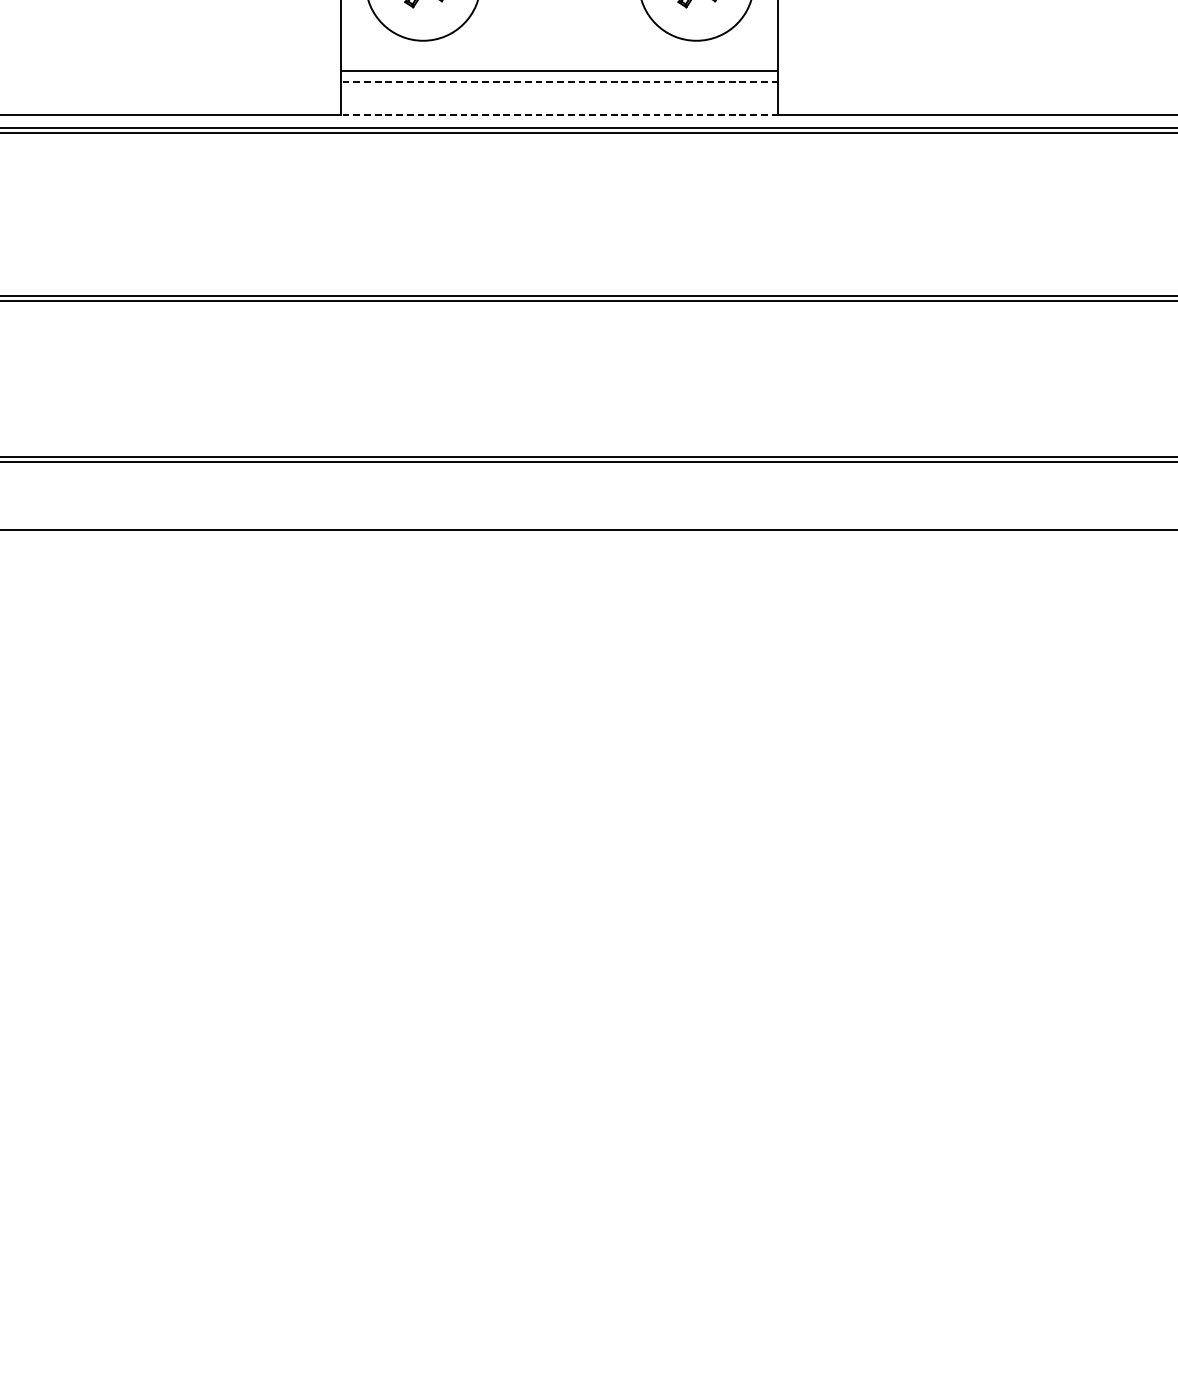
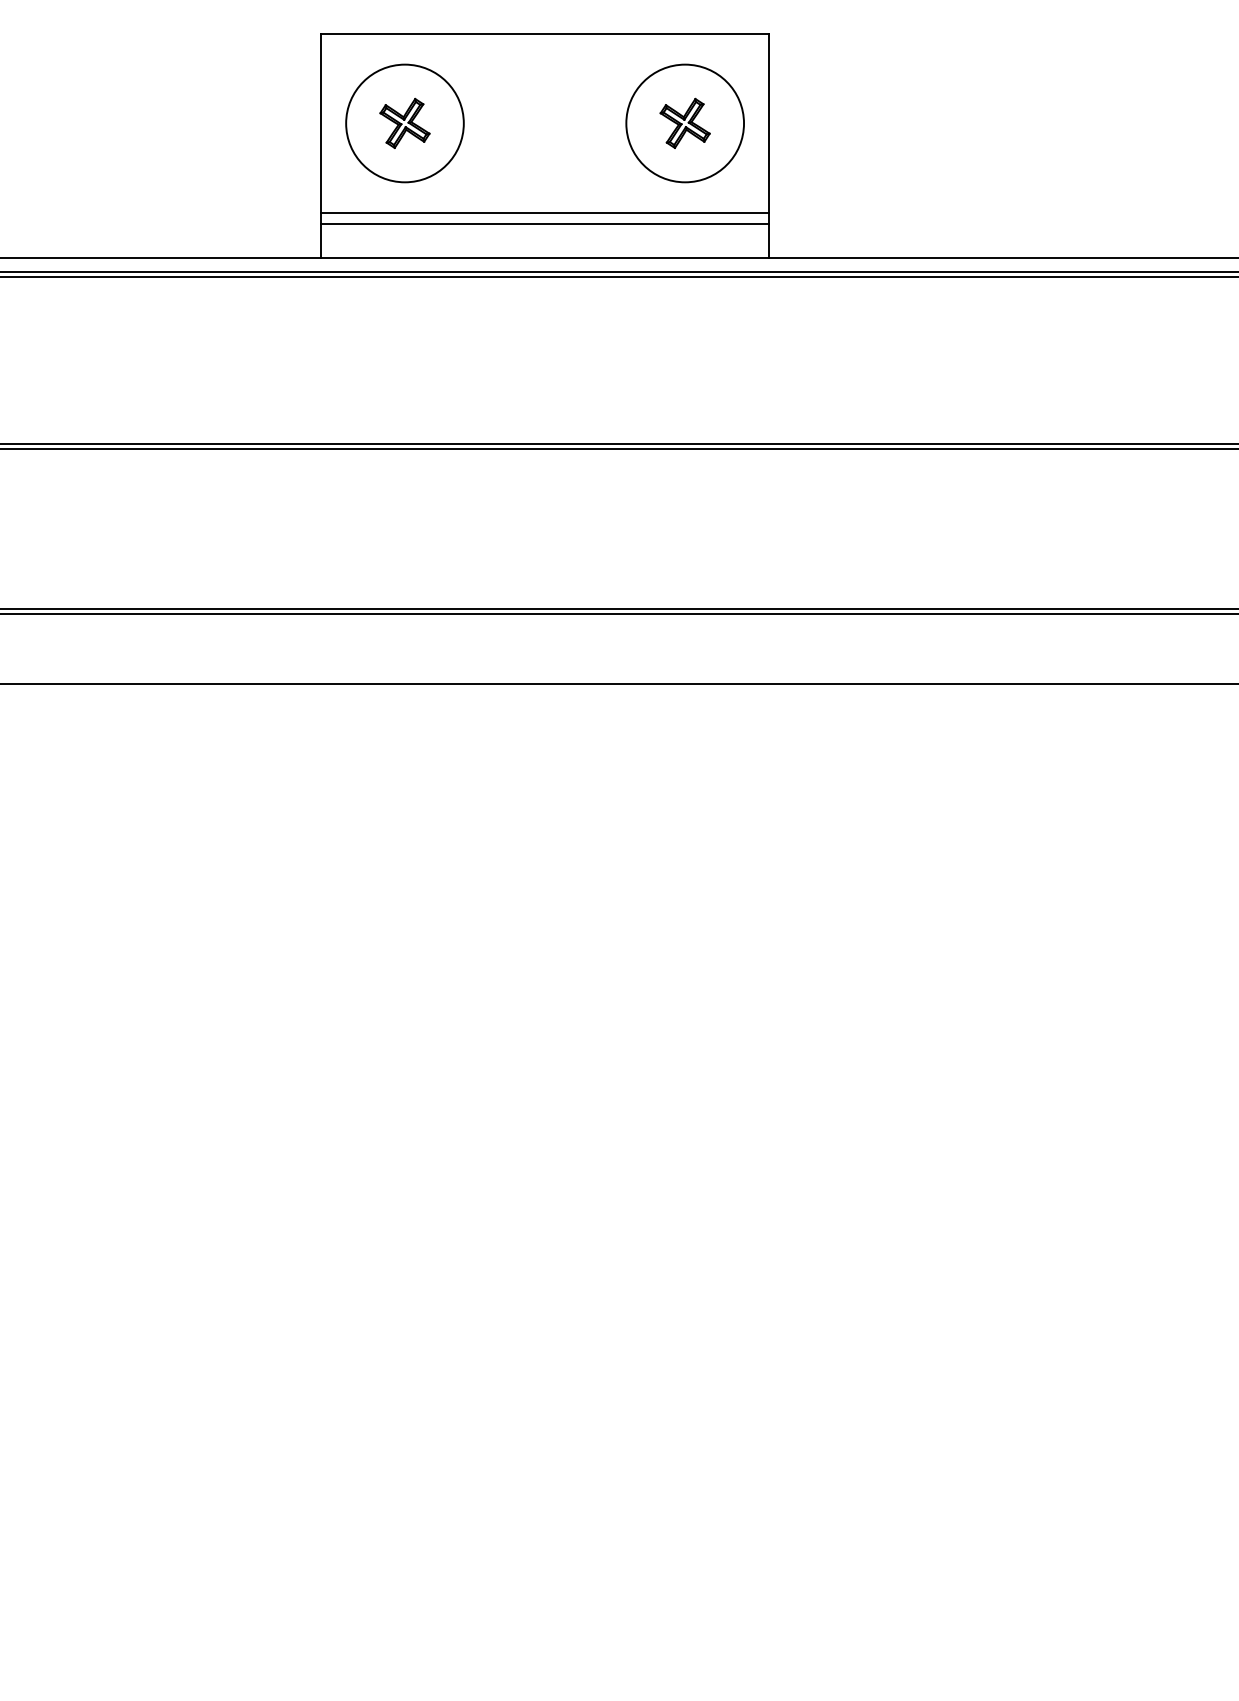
line: (559, 81) -> (544, 224), dashed -> solid
line: (559, 114) -> (544, 257), dashed -> solid

